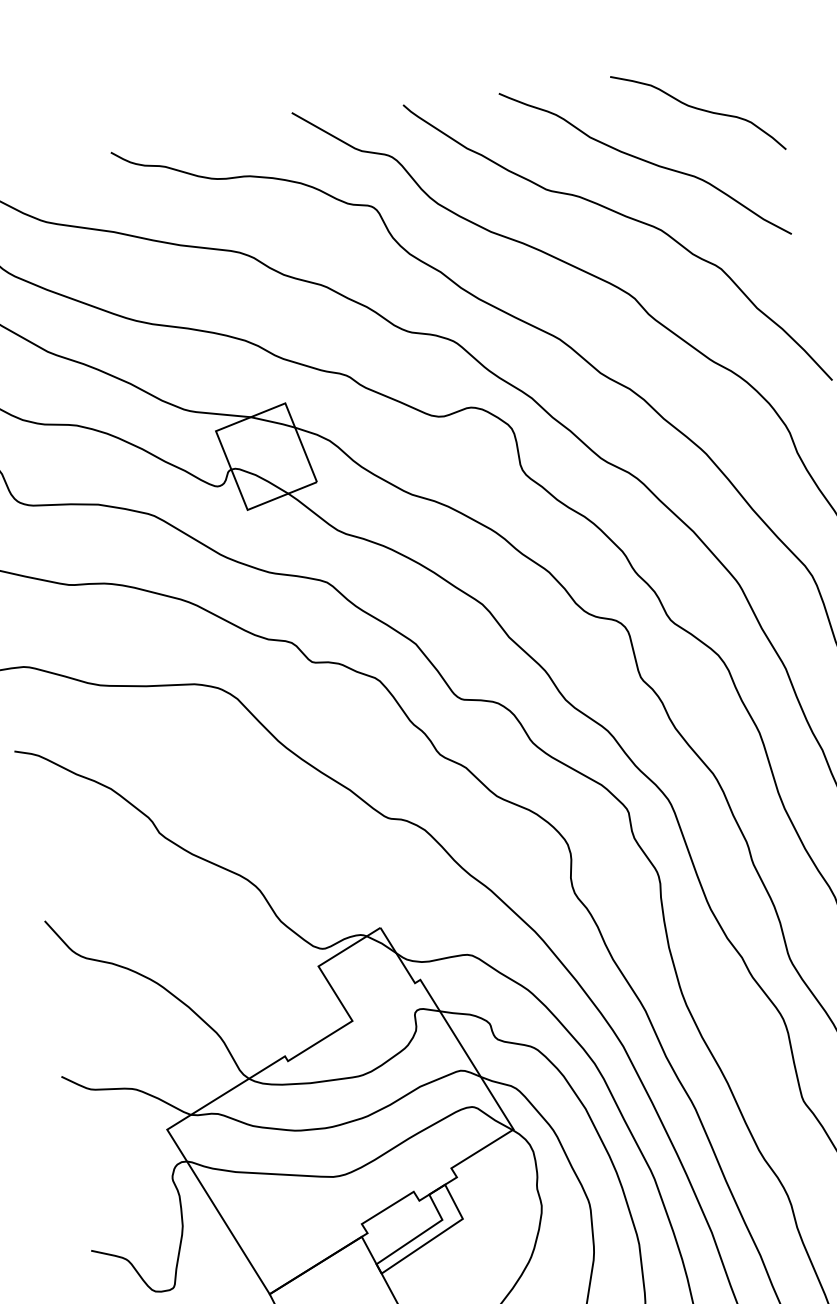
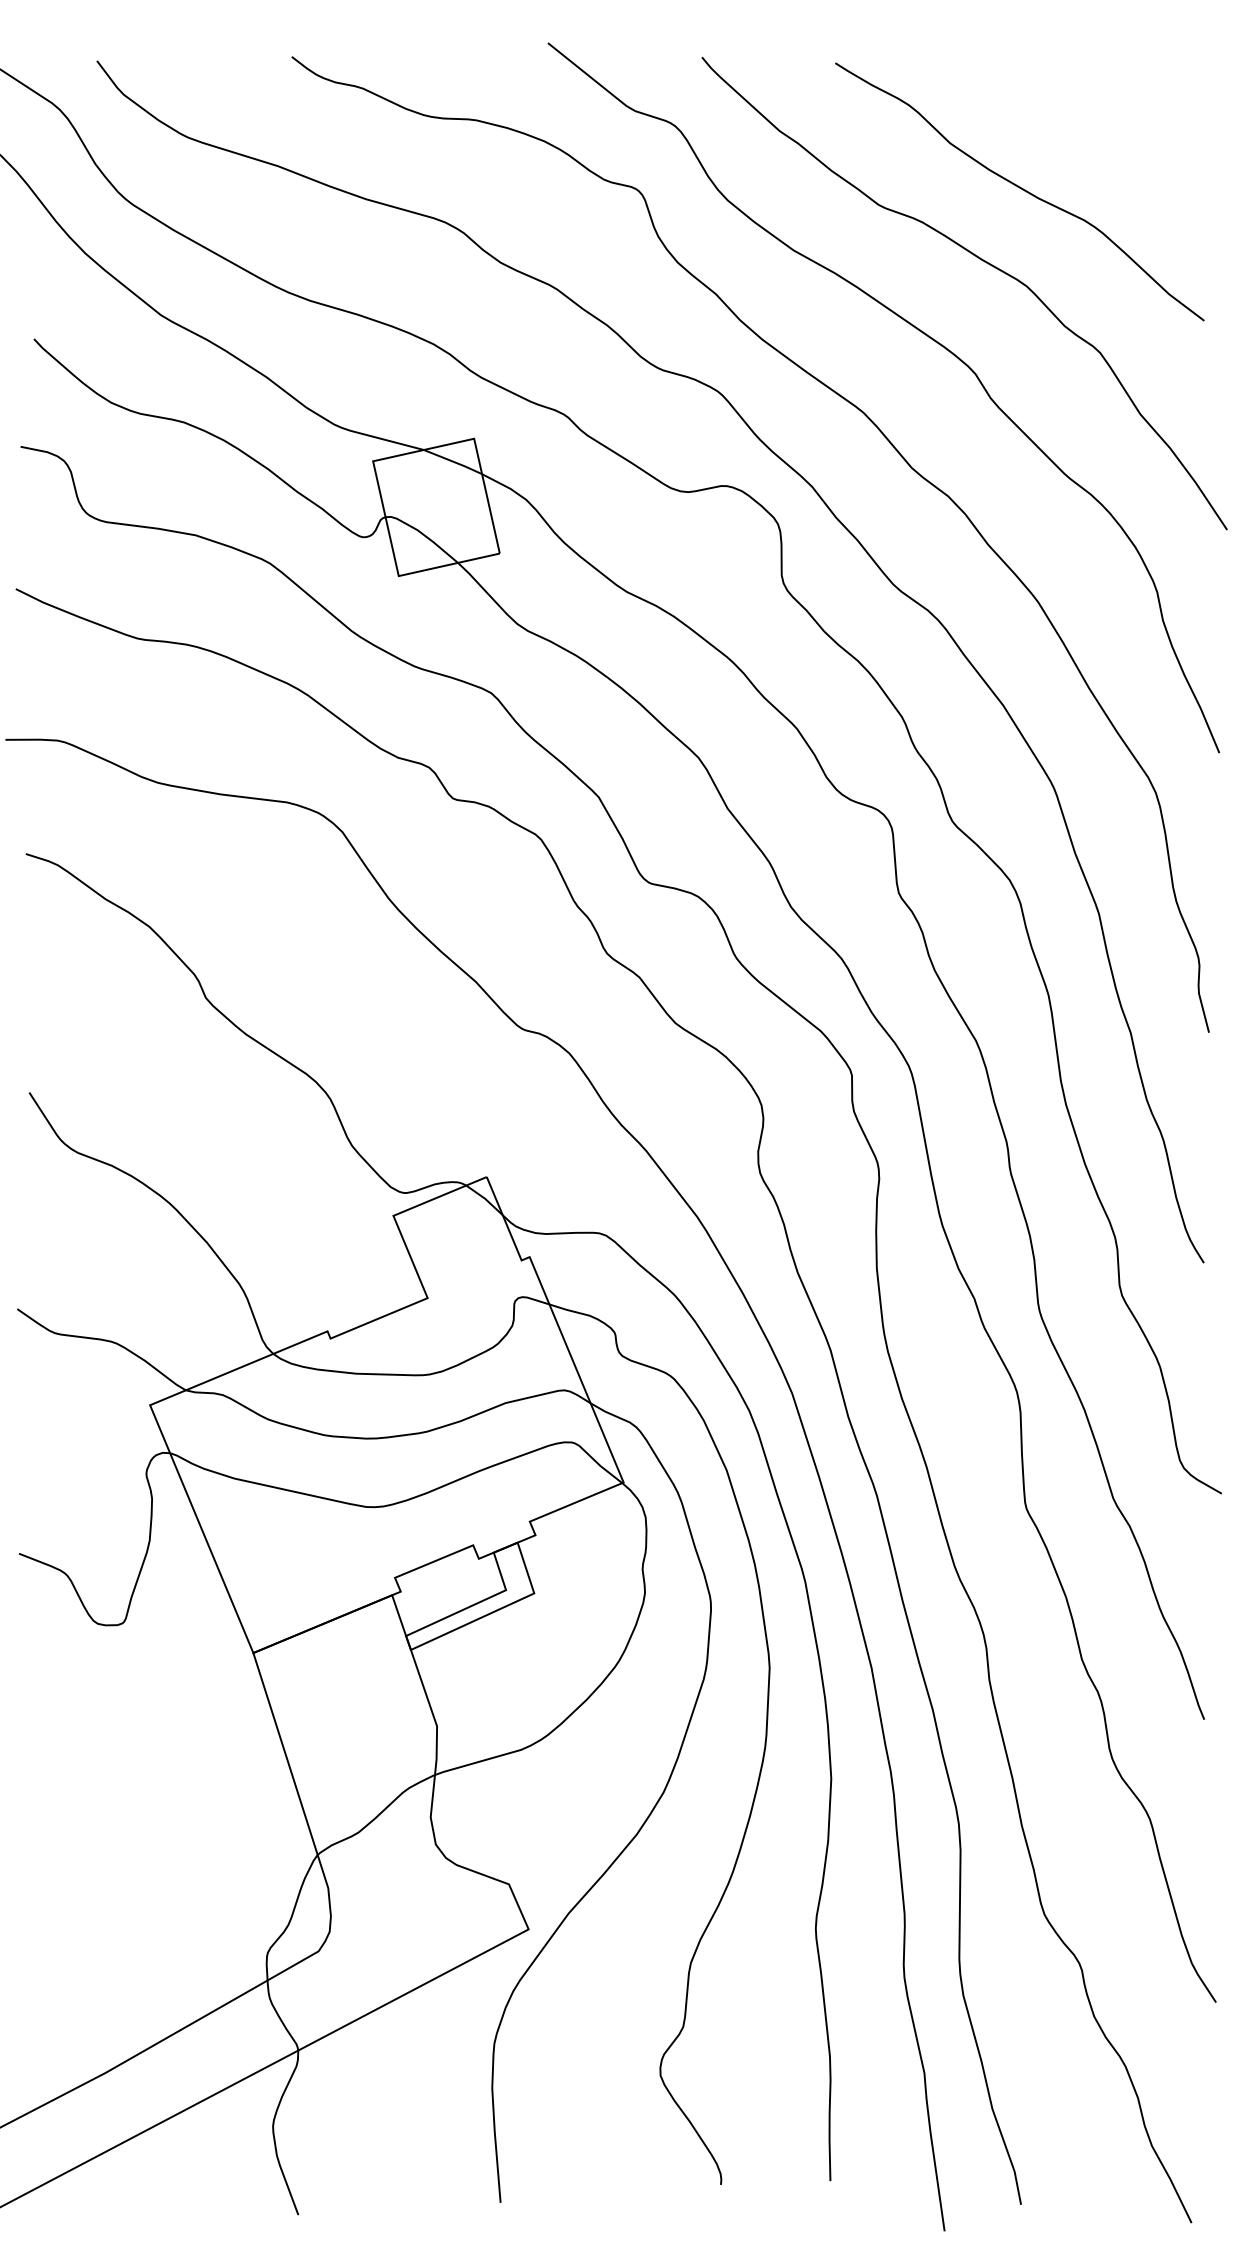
curve: (699, 110) -> (1105, 130), removed

